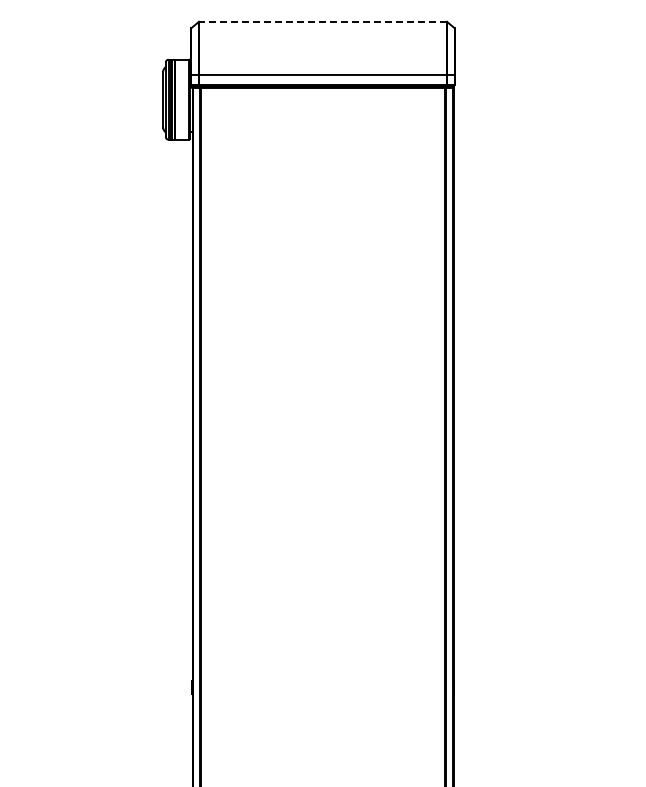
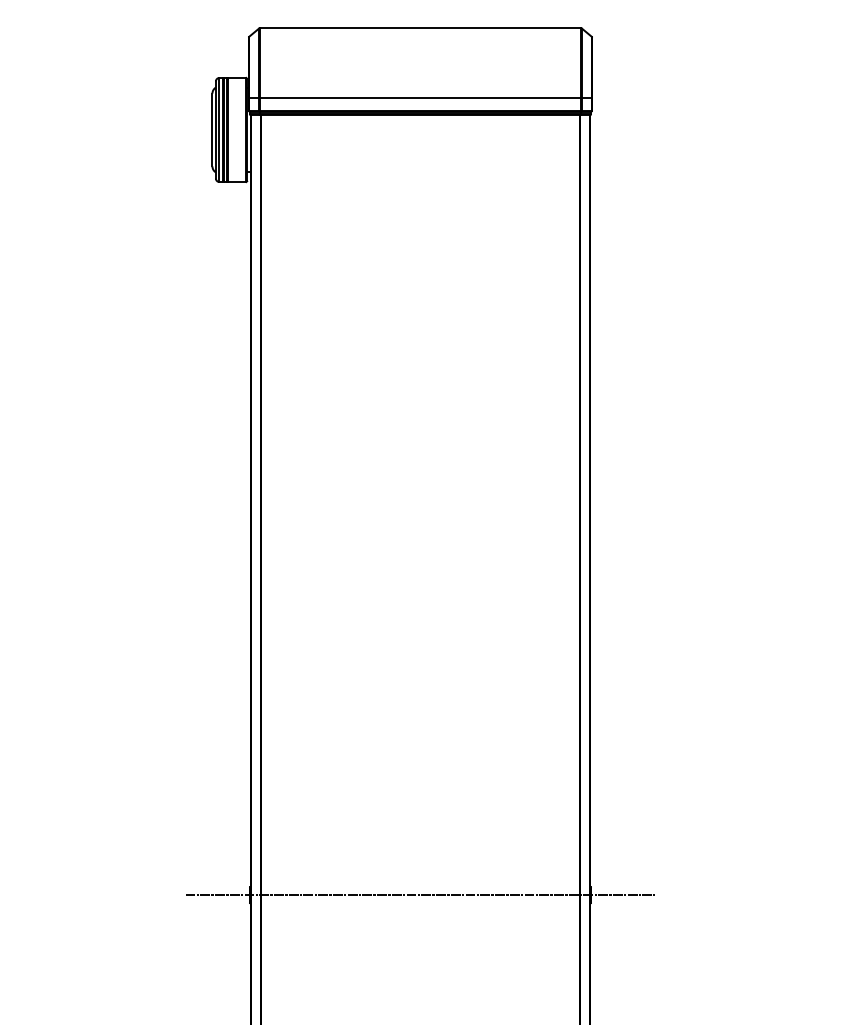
line: (323, 21) -> (421, 28), dashed -> solid
line: (322, 687) -> (419, 895), added

